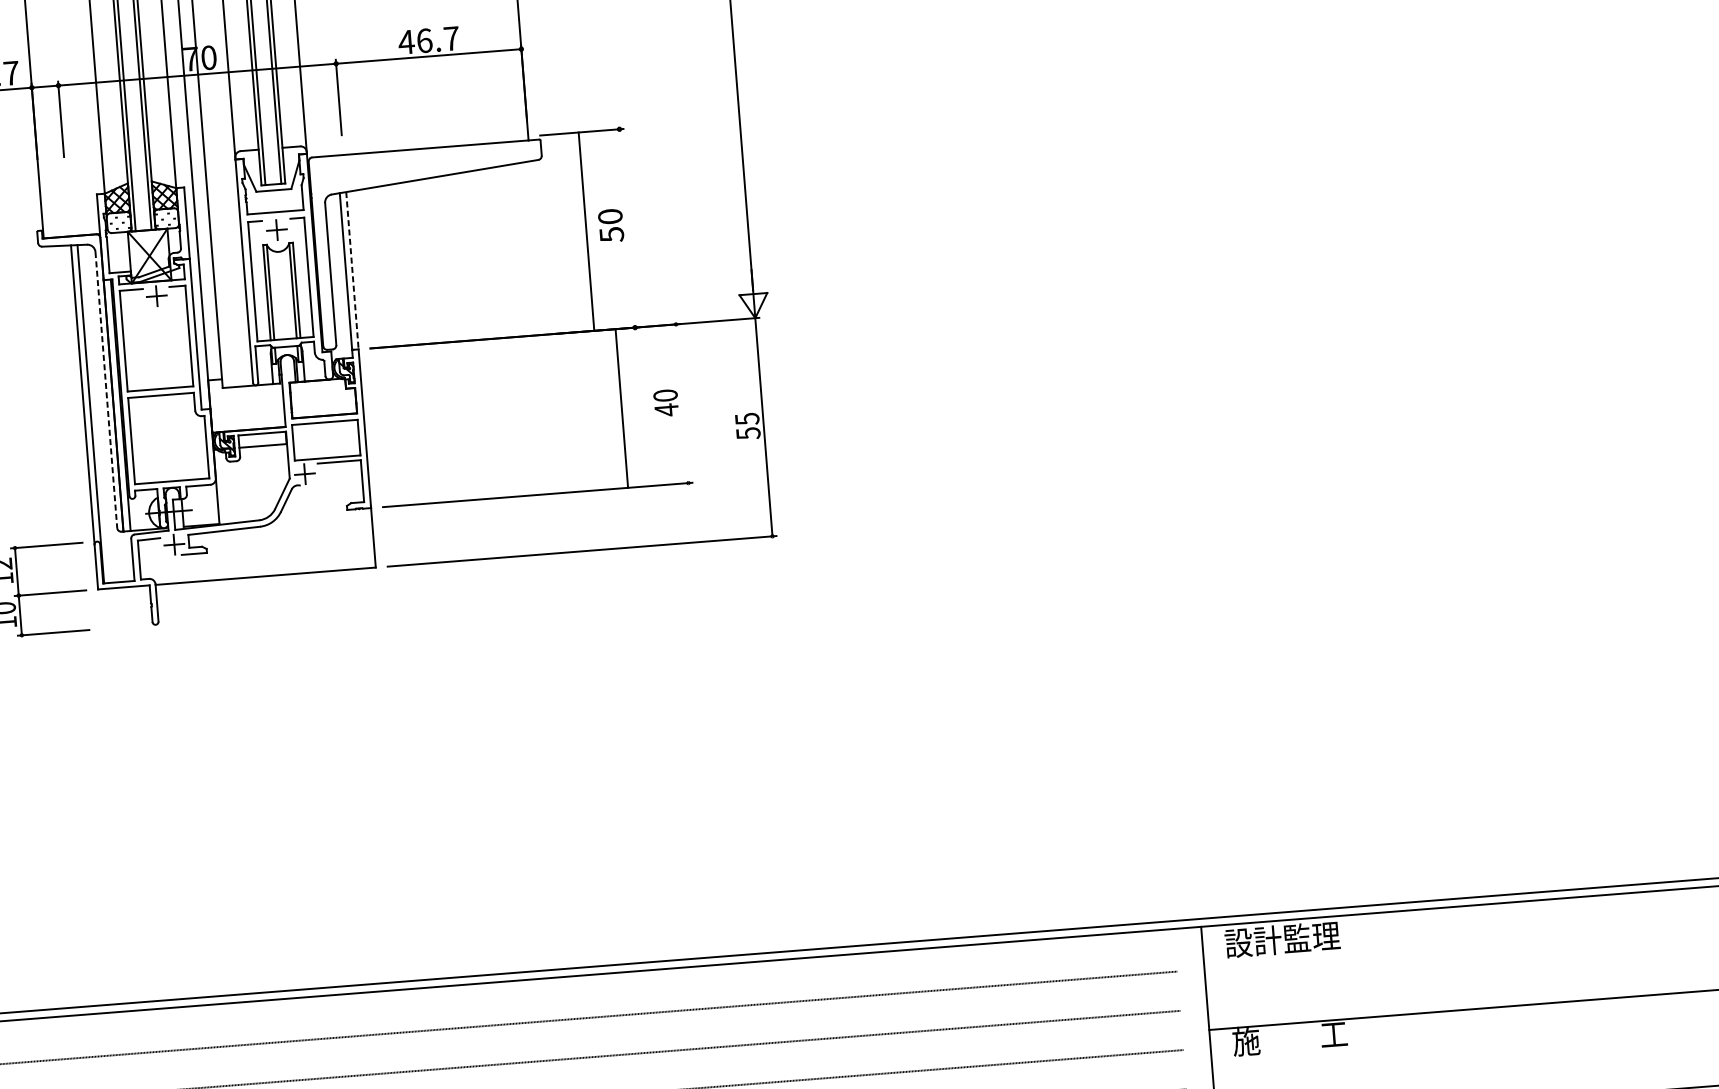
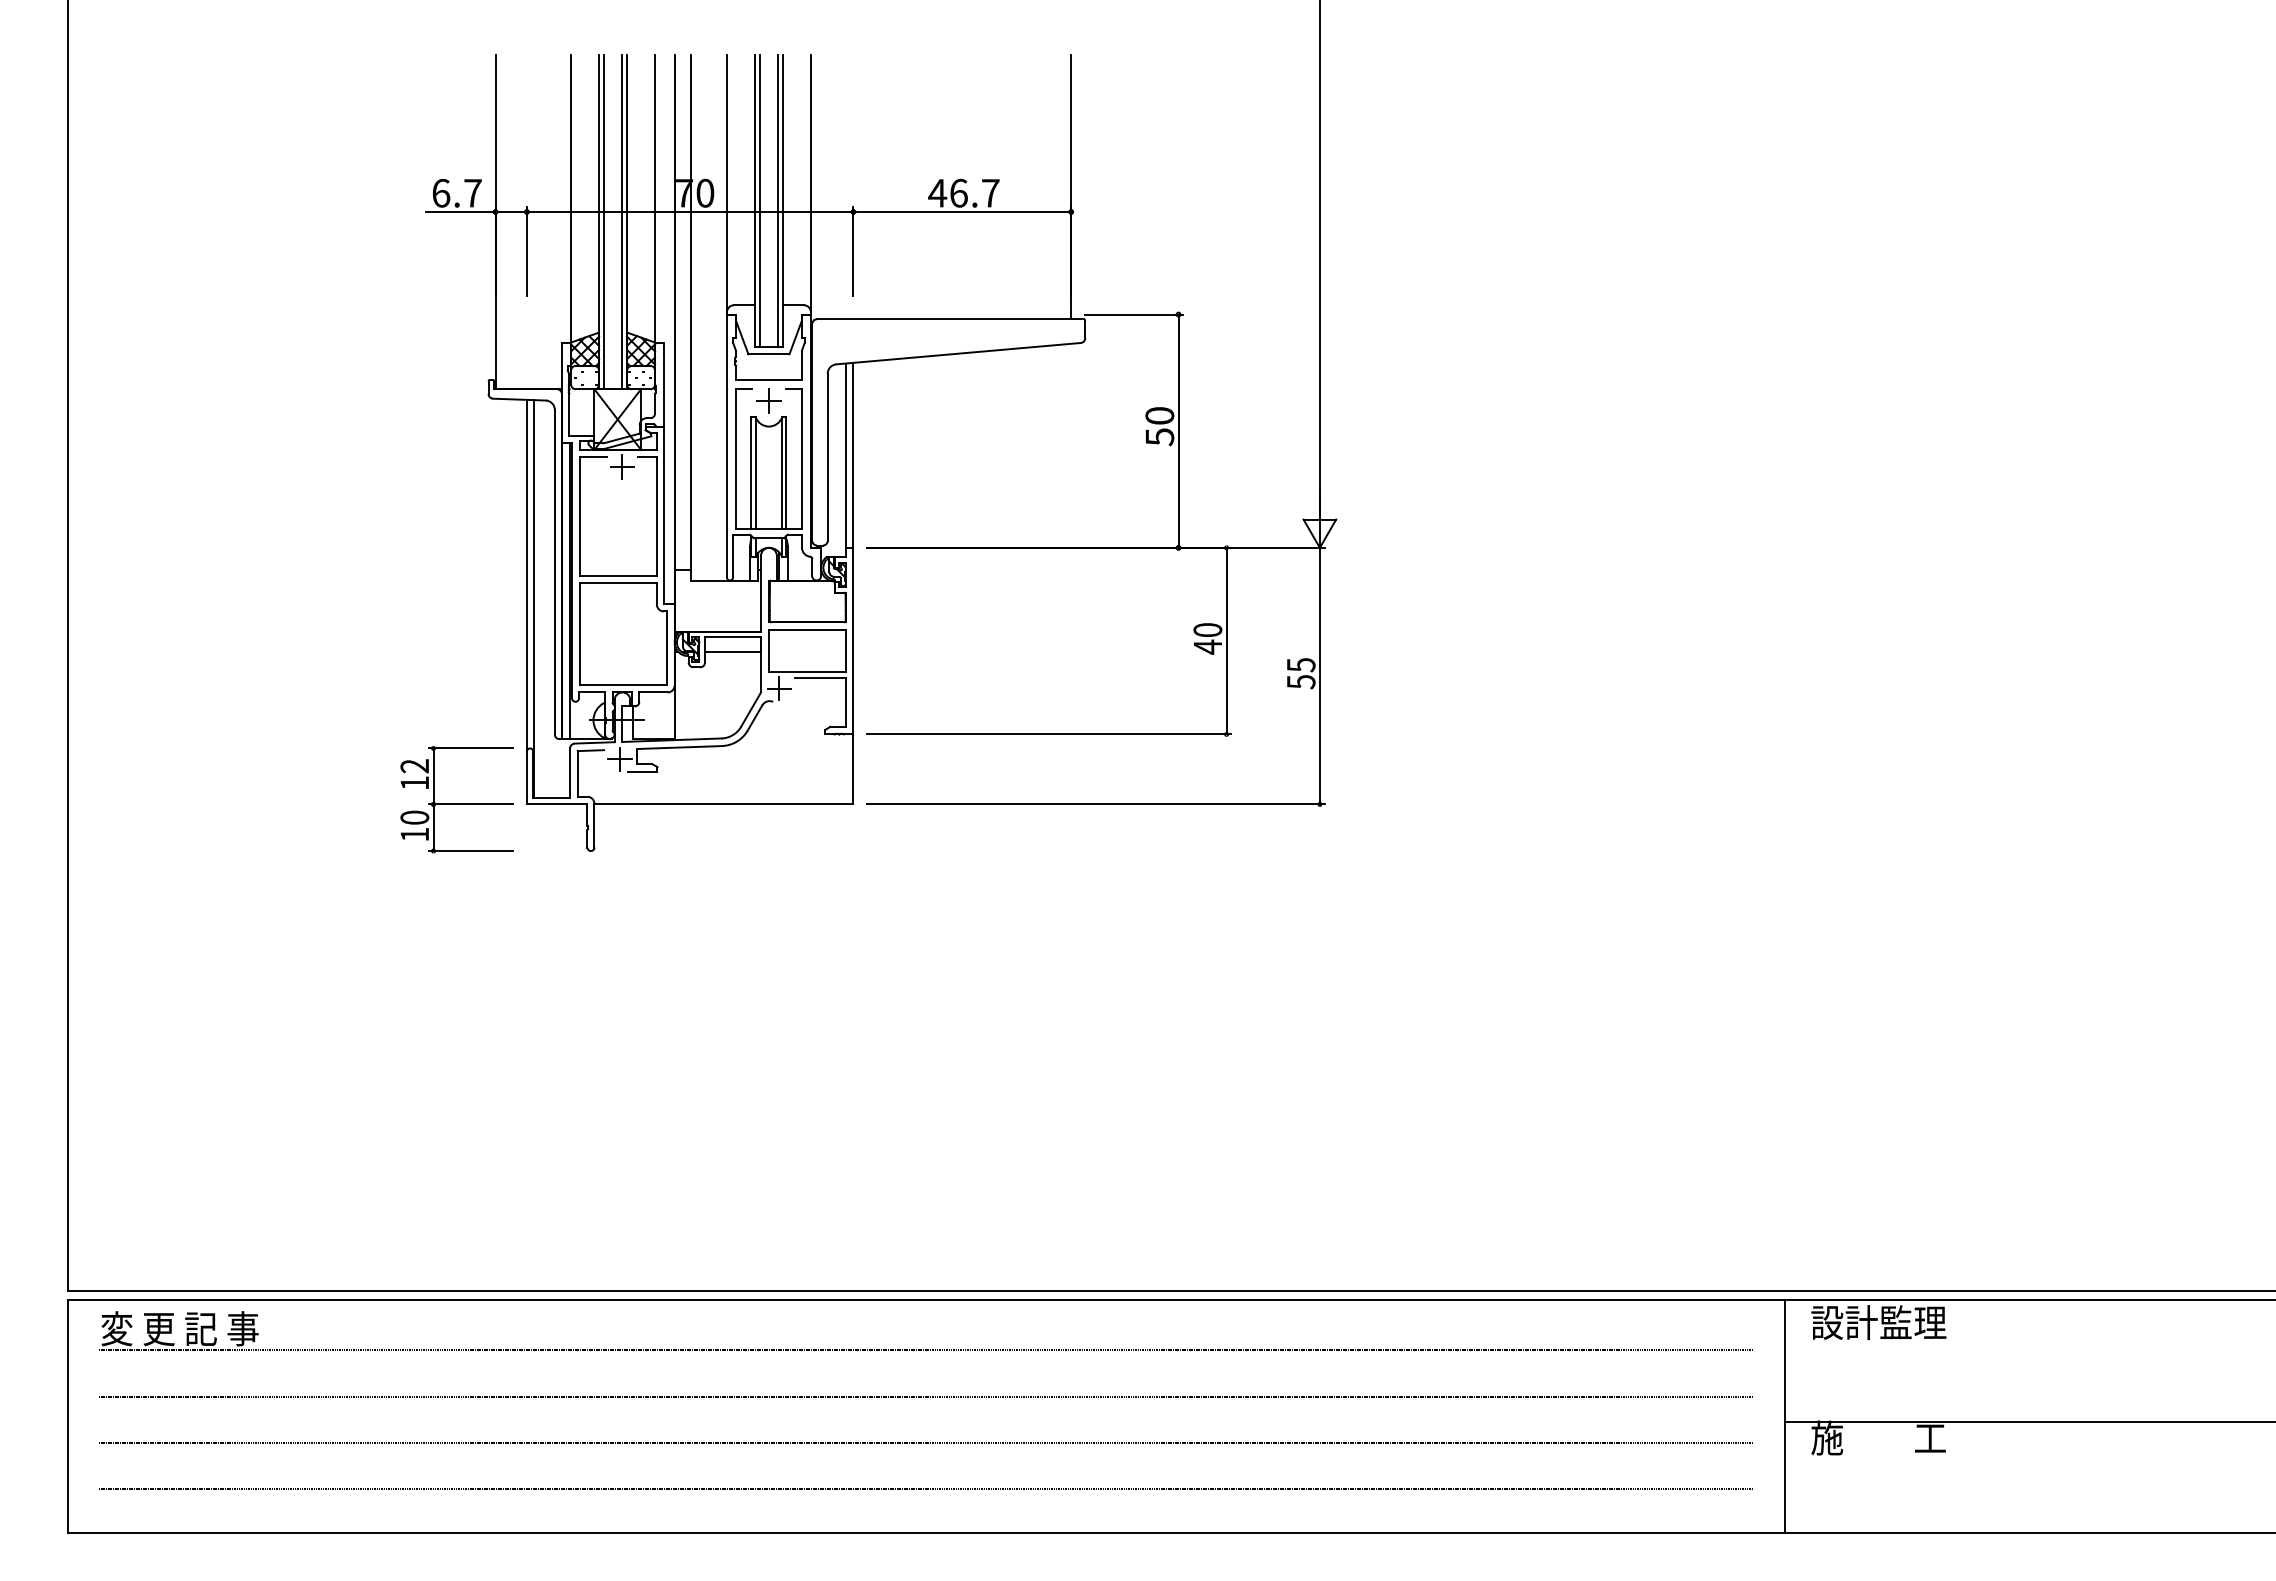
line: (586, 231) -> (1178, 430), moved
line: (352, 270) -> (853, 455), dashed -> solid
line: (106, 390) -> (554, 572), dashed -> solid
line: (621, 407) -> (1226, 640), moved

